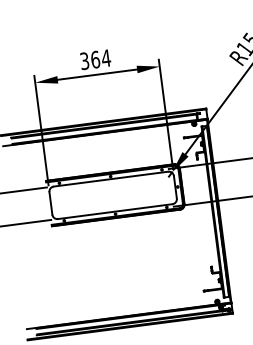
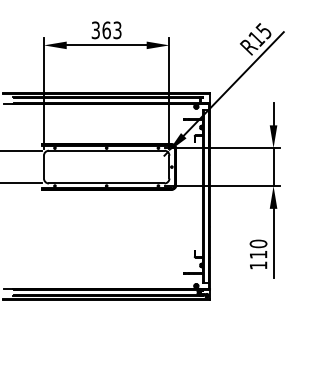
text: (106, 58) -> (117, 30), 364 -> 363

